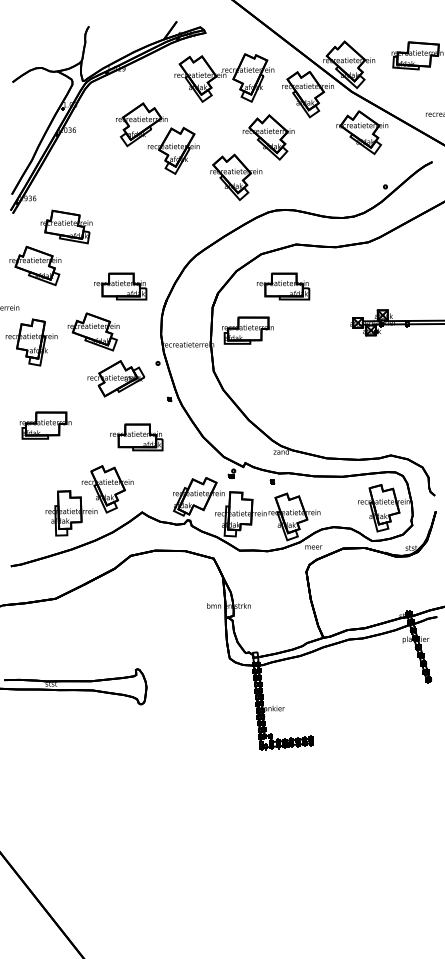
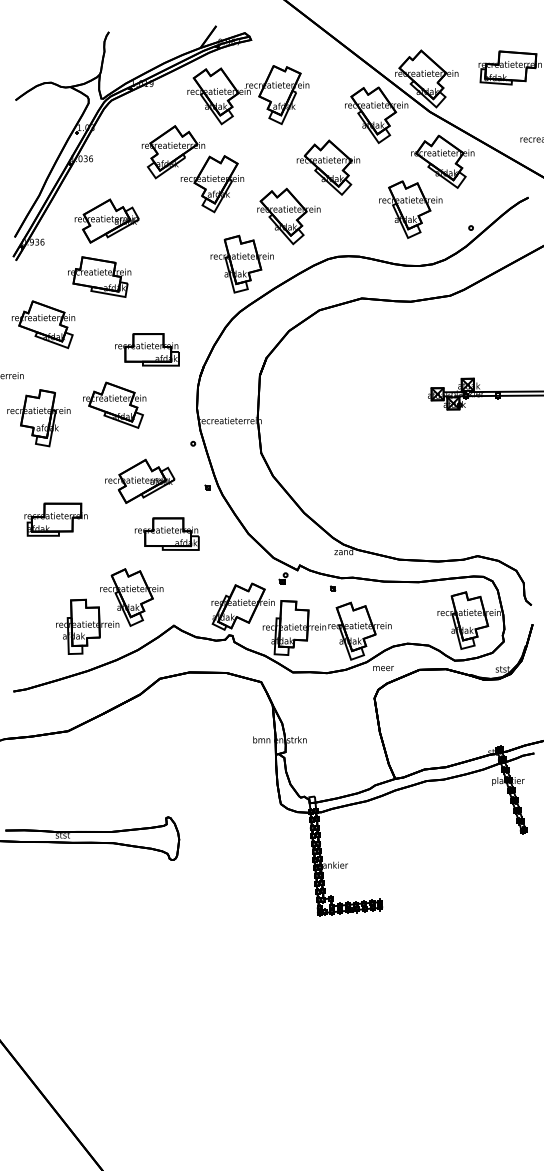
part: (224, 78) -> (248, 95), moved
part: (335, 171) -> (410, 209), added
part: (87, 180) -> (106, 220), added
part: (197, 215) -> (241, 263), added
part: (66, 226) -> (99, 276), moved
part: (283, 286) -> (346, 349), removed
part: (247, 330) -> (302, 403), removed
part: (116, 377) -> (140, 480), moved

